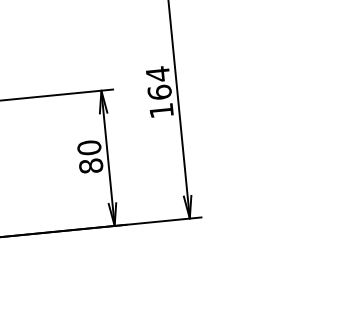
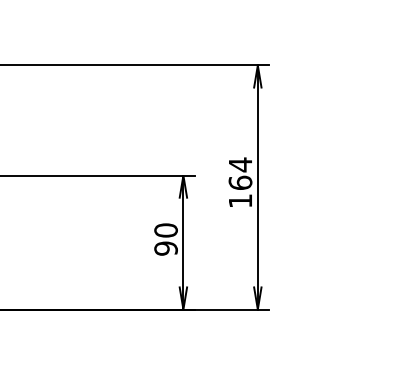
text: (90, 166) -> (165, 248), 80 -> 90

